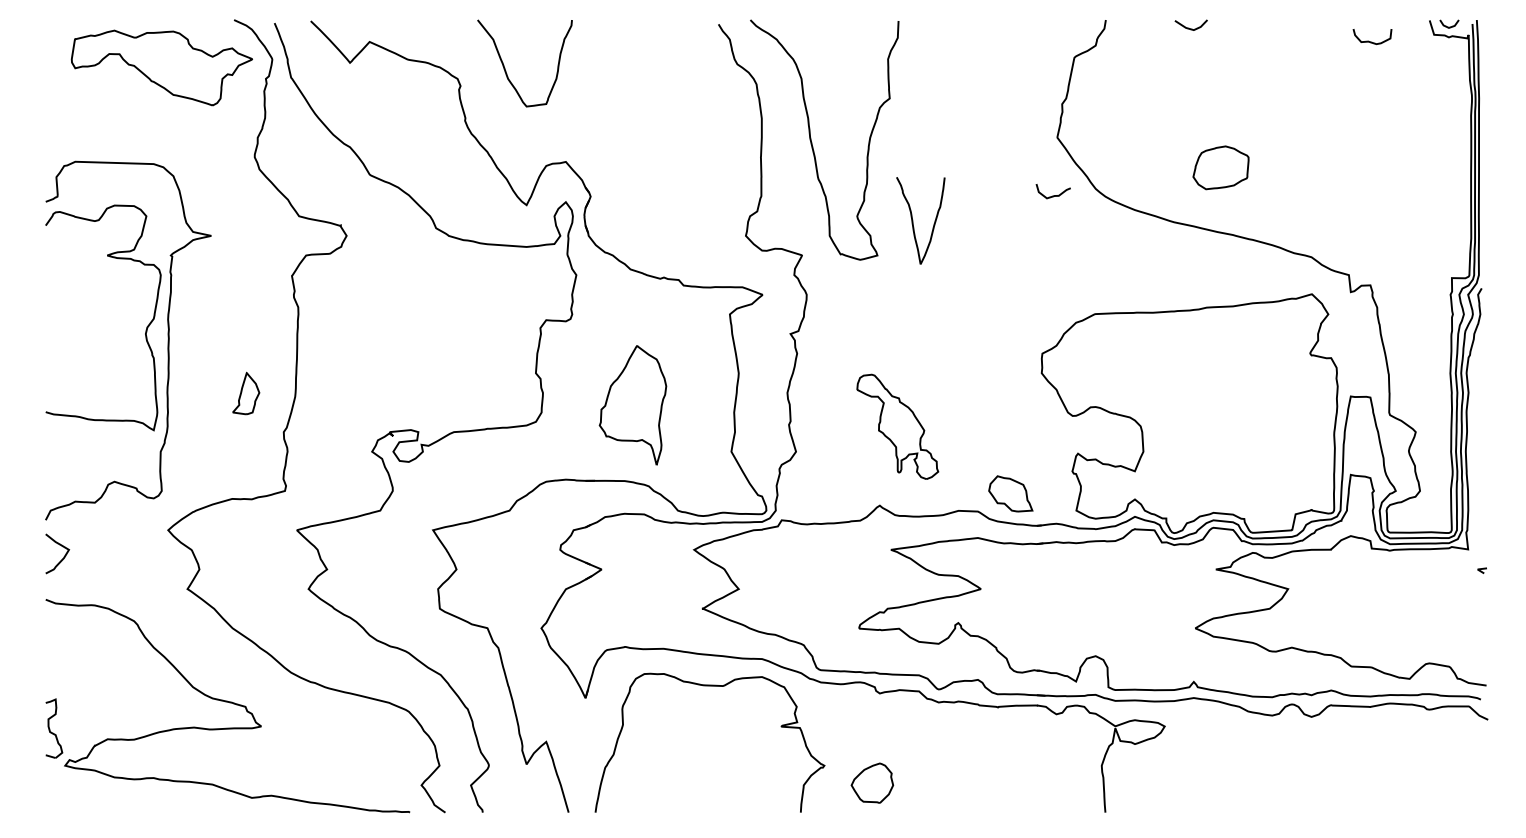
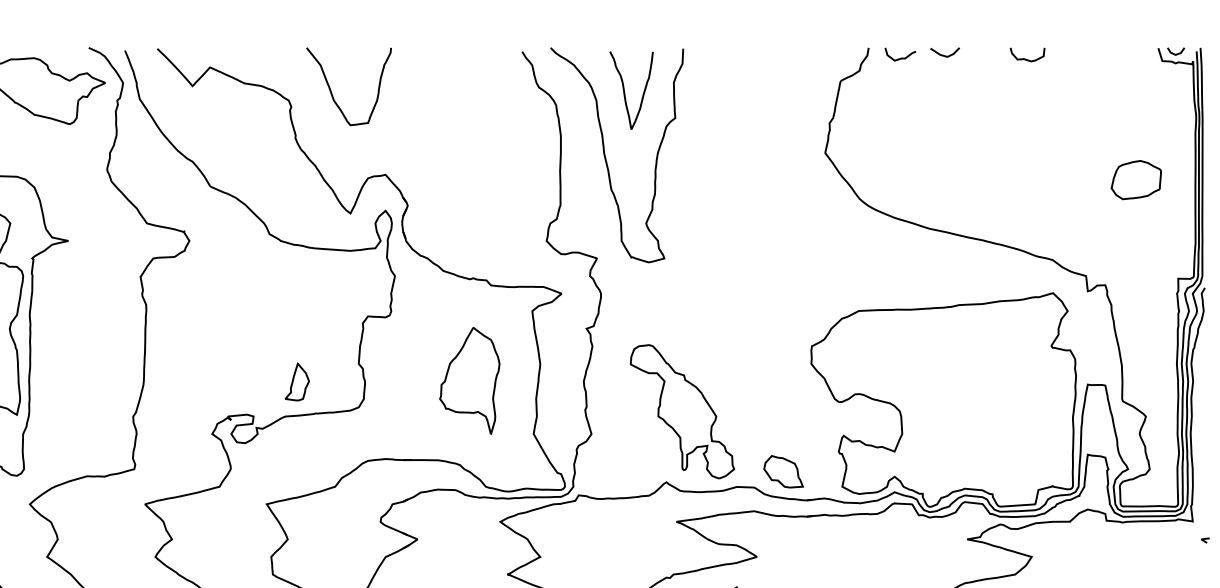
curve: (1371, 41) -> (1026, 59), moved
part: (1220, 167) -> (1135, 179), moved
curve: (1052, 195) -> (899, 58), moved
curve: (913, 220) -> (625, 90), moved
part: (246, 393) -> (297, 381), moved
part: (632, 405) -> (469, 381), moved
part: (897, 426) -> (682, 411), size x1.43

